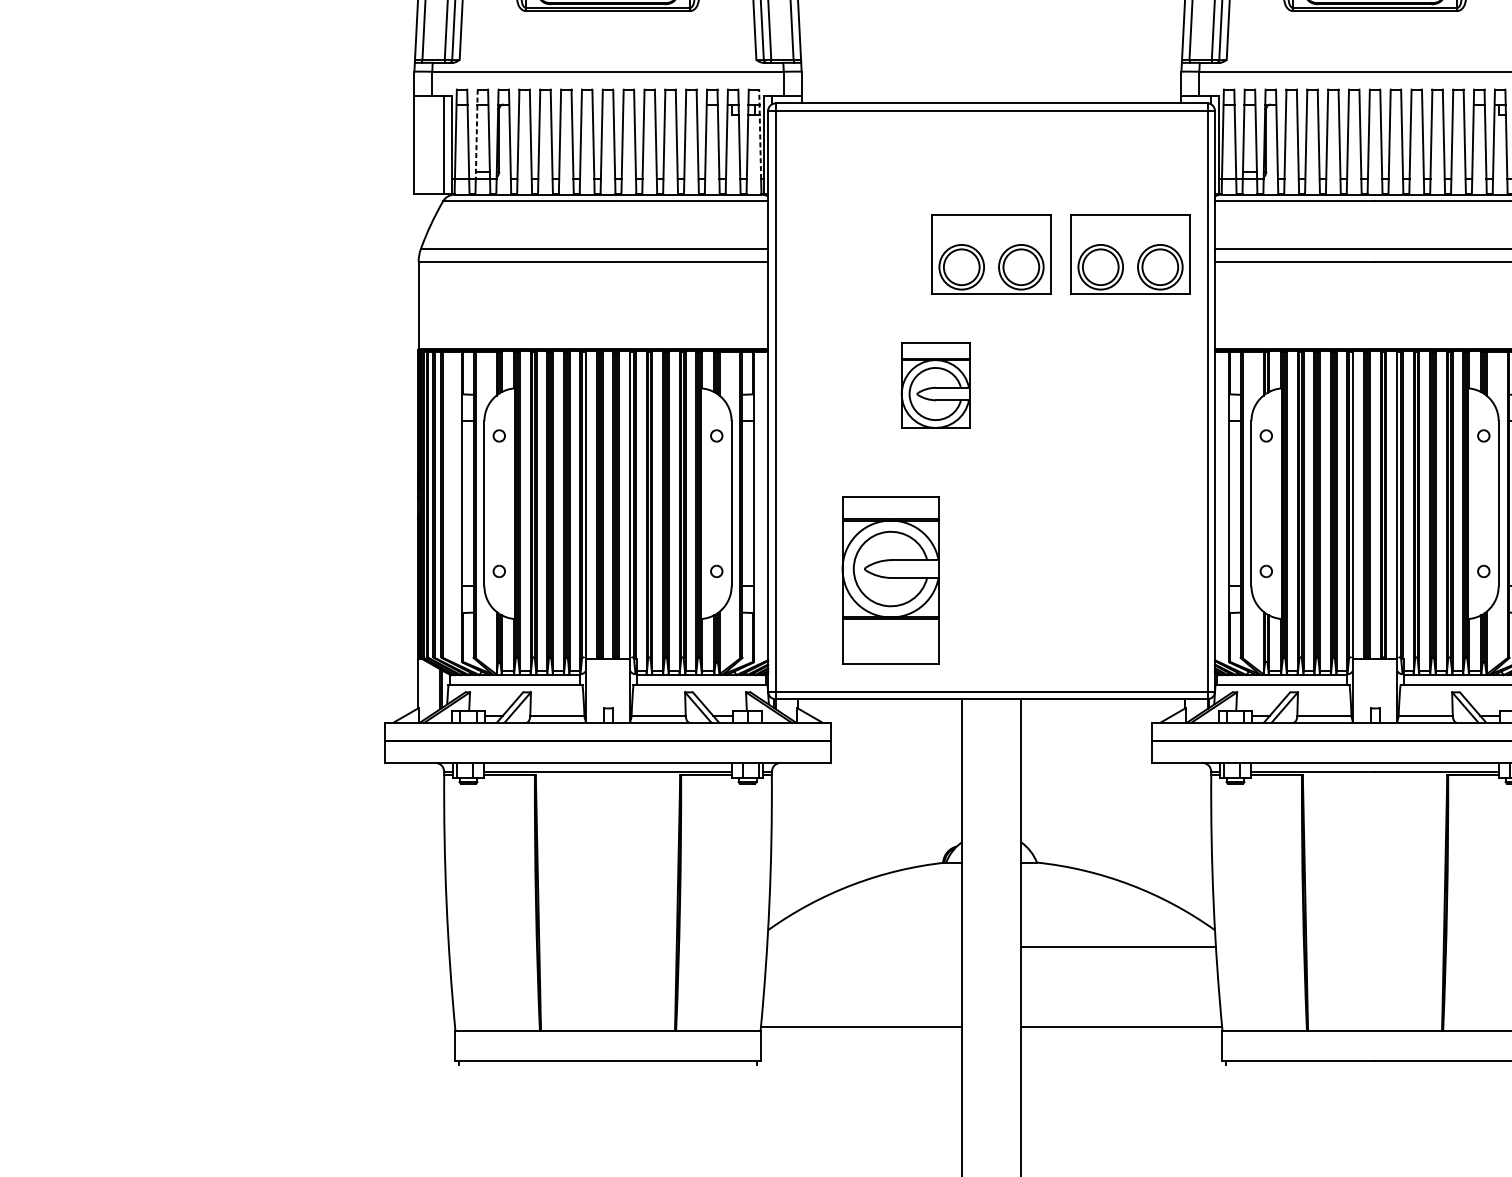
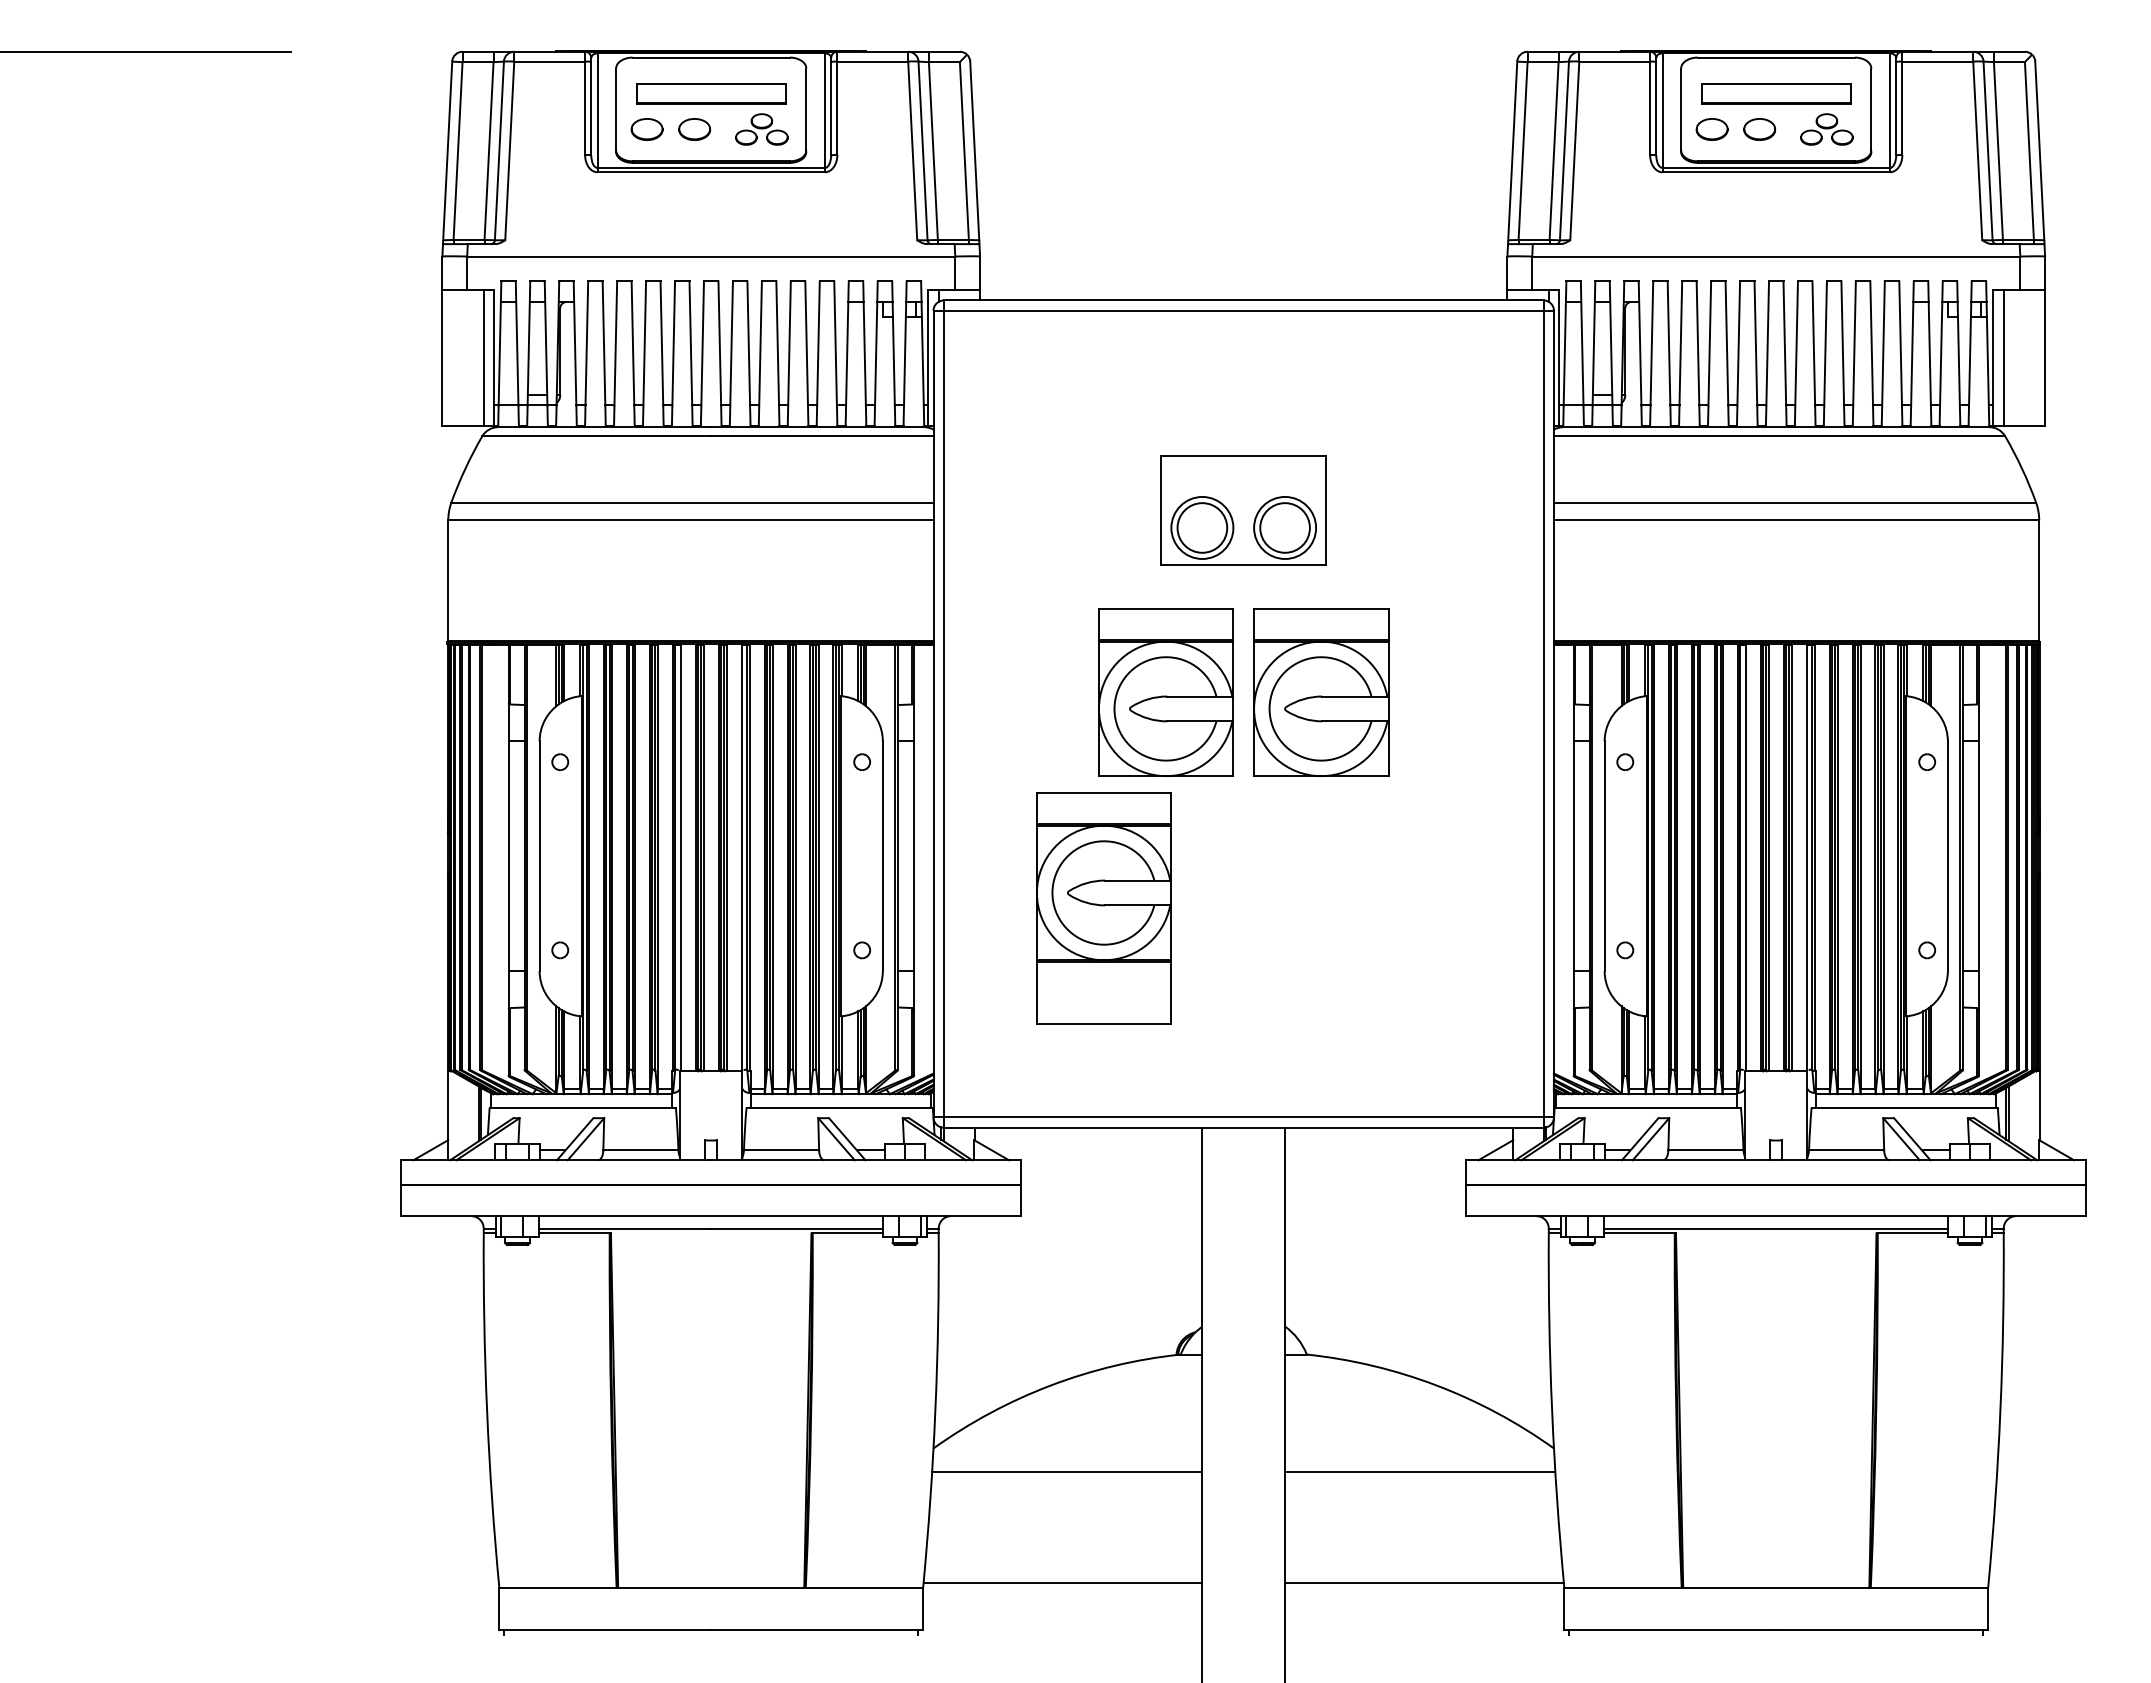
line: (760, 133) -> (922, 342), dashed -> solid
line: (476, 134) -> (528, 343), dashed -> solid
part: (1130, 254) -> (1436, 510), removed
part: (935, 385) -> (1165, 692), size x1.43
part: (1047, 385) -> (1321, 692), added
part: (890, 580) -> (1103, 908), moved
line: (864, 947) -> (1067, 1472), added

